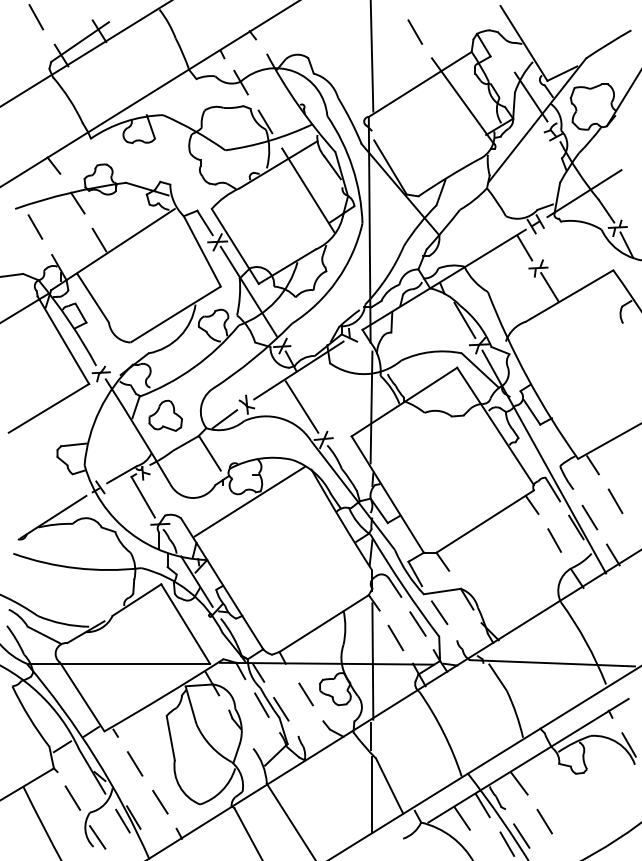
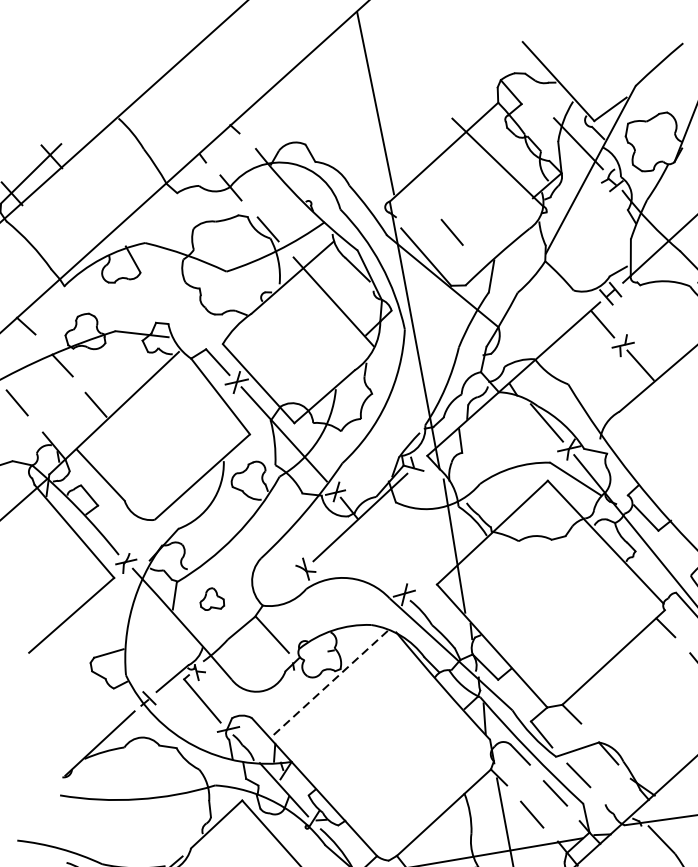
line: (414, 31) -> (451, 231), moved
line: (301, 406) -> (371, 559), removed
part: (165, 415) -> (211, 599), size x0.6
line: (224, 419) -> (282, 591), removed
line: (249, 502) -> (329, 684), solid -> dashed

